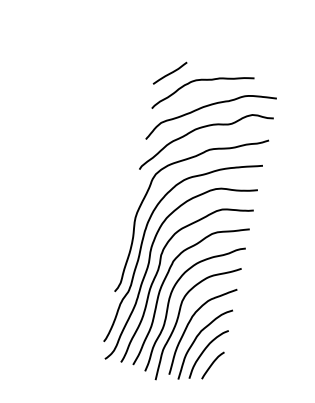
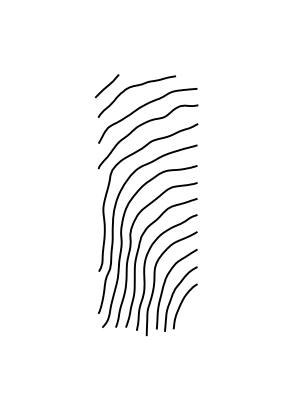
curve: (213, 365) -> (190, 314), removed

